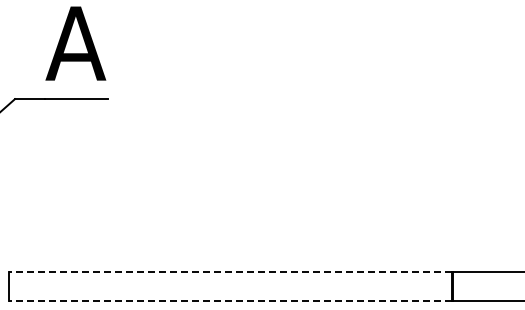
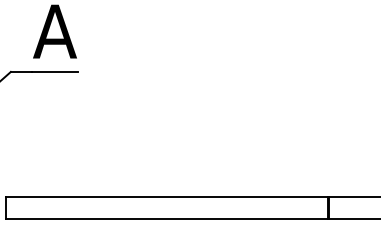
line: (230, 271) -> (167, 197), dashed -> solid
line: (230, 301) -> (167, 218), dashed -> solid

